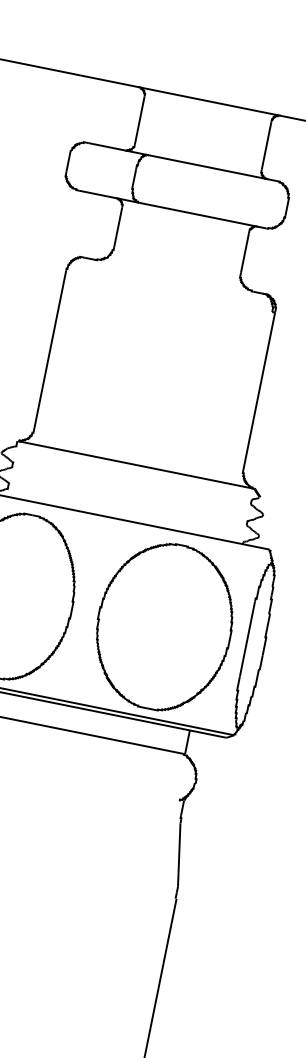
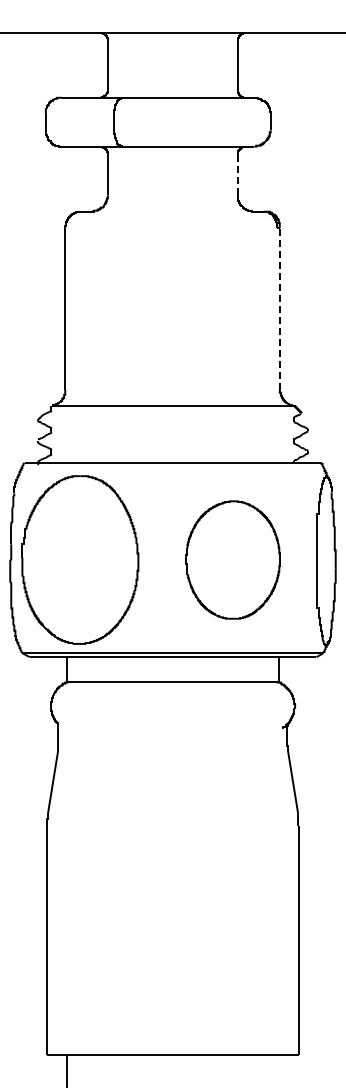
line: (245, 252) -> (238, 174), solid -> dashed
line: (259, 391) -> (279, 308), solid -> dashed
part: (163, 626) -> (232, 559), size x0.7

